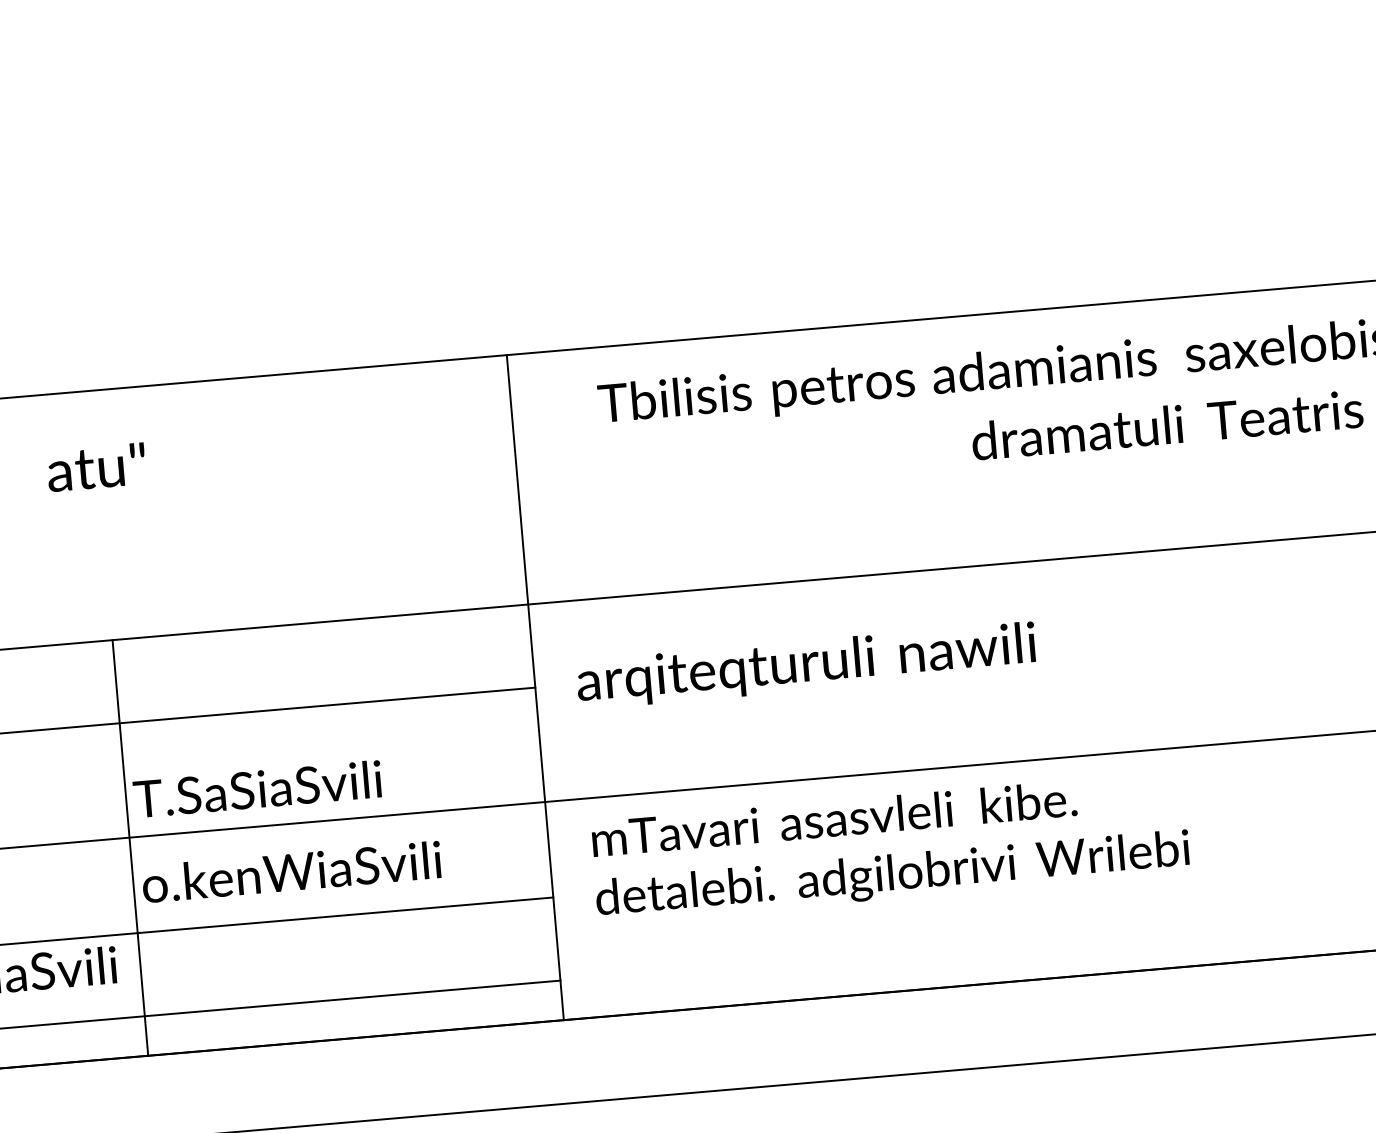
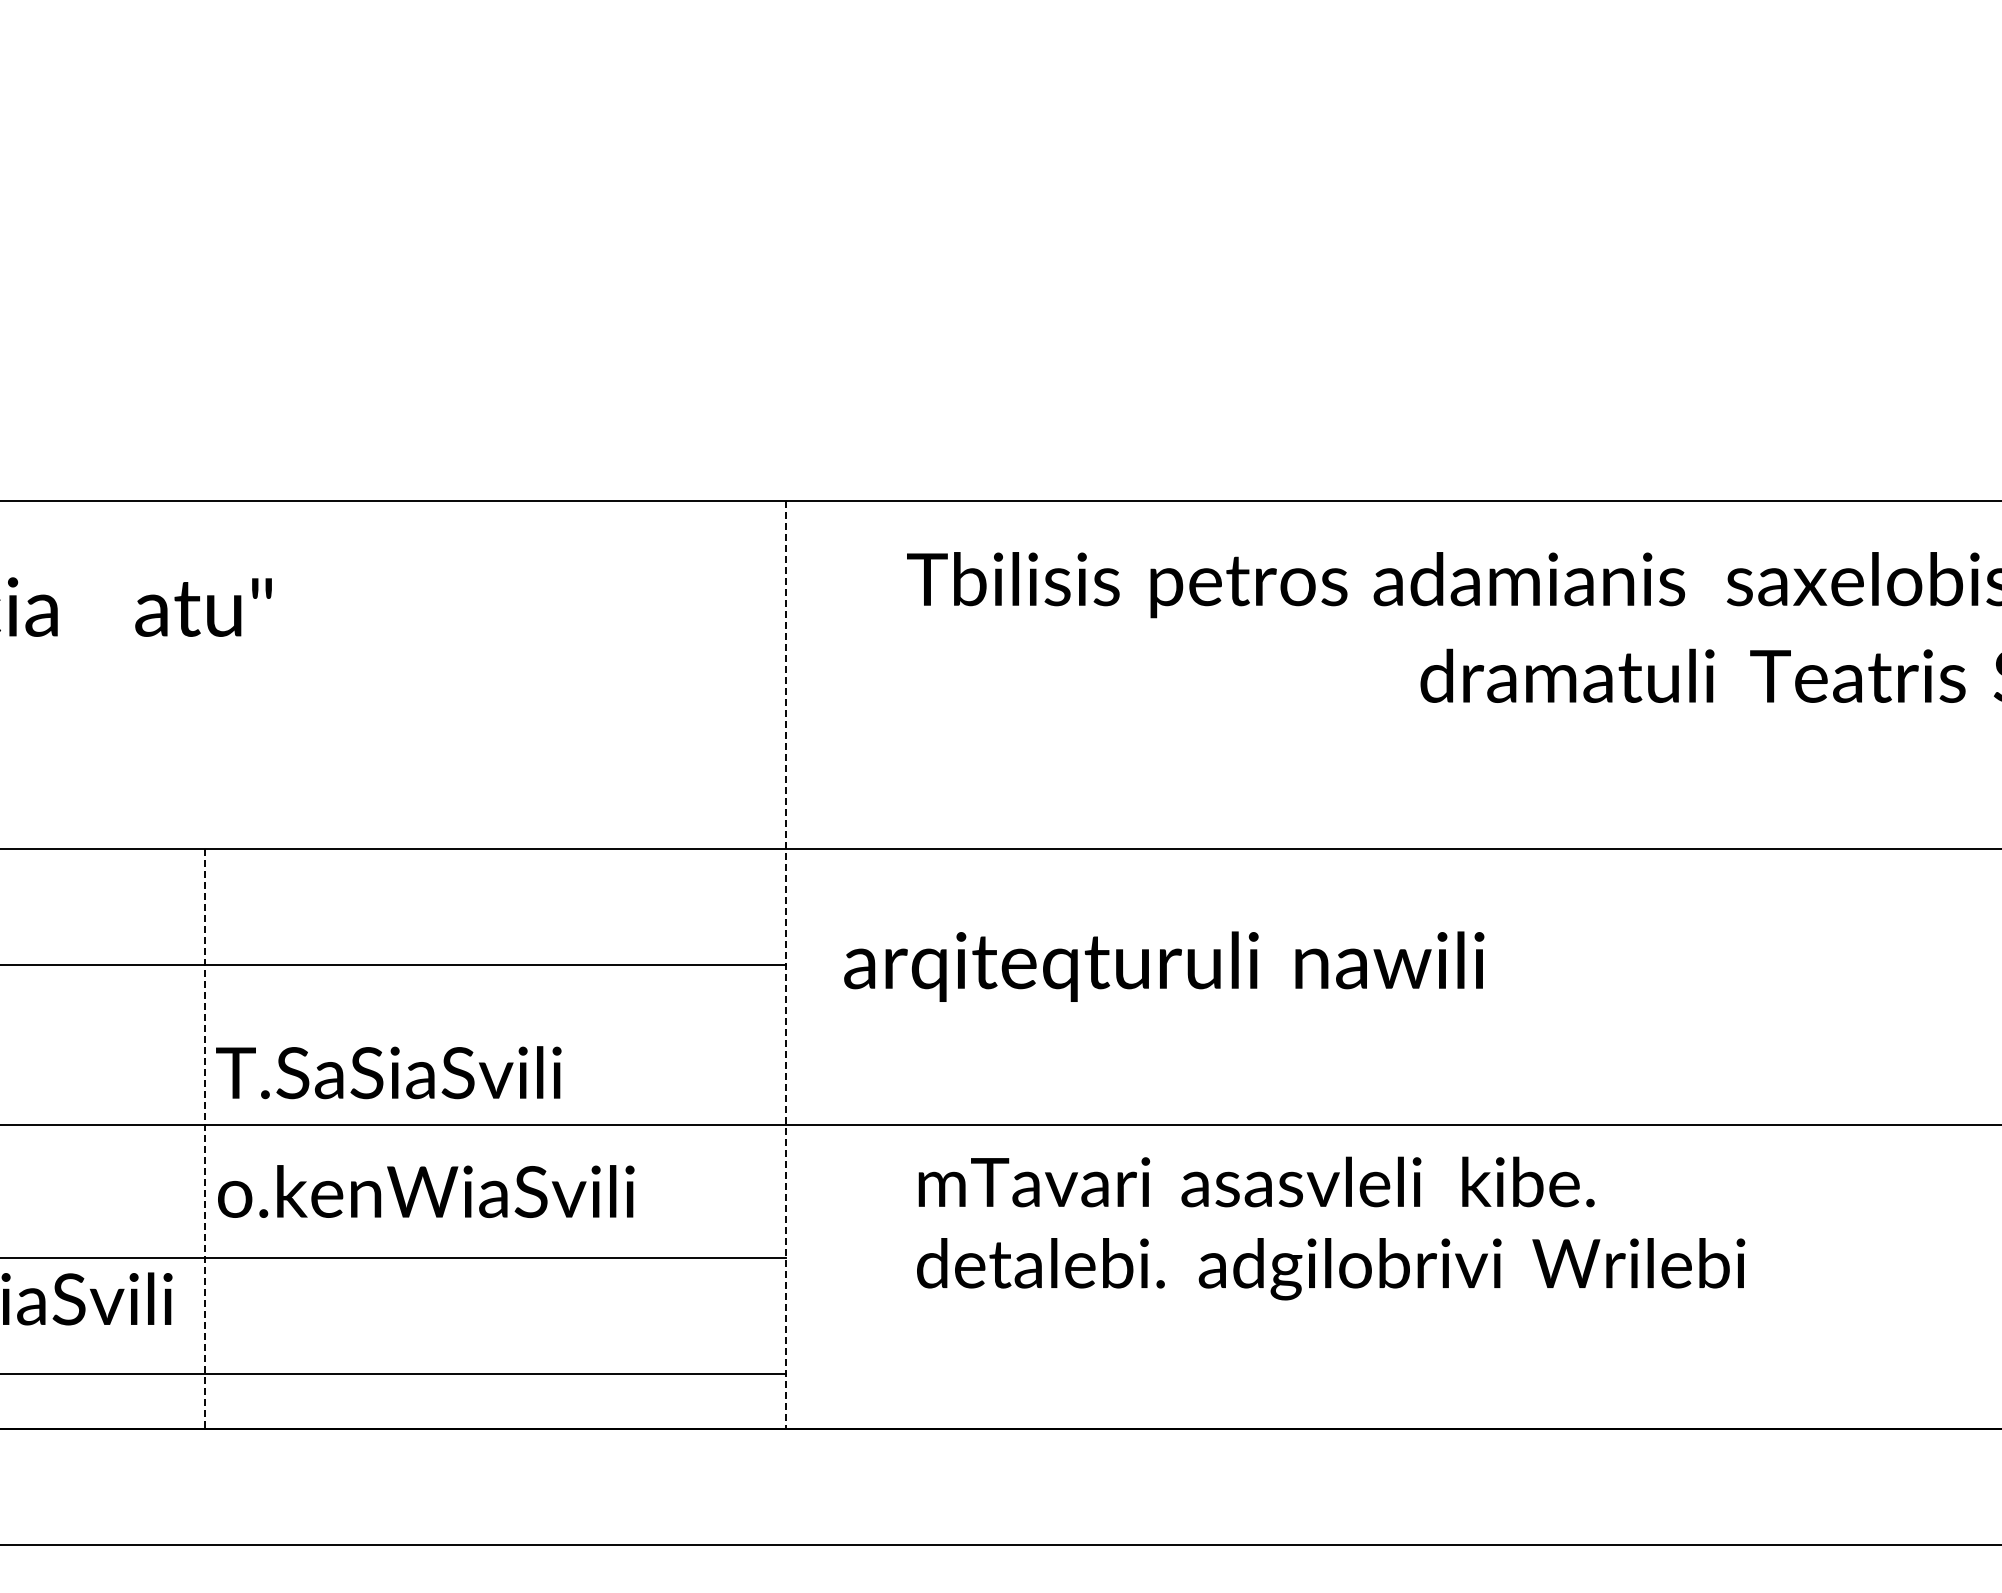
line: (535, 688) -> (785, 965), solid -> dashed
text: (890, 847) -> (1331, 1228), moved
line: (130, 848) -> (205, 1139), solid -> dashed

